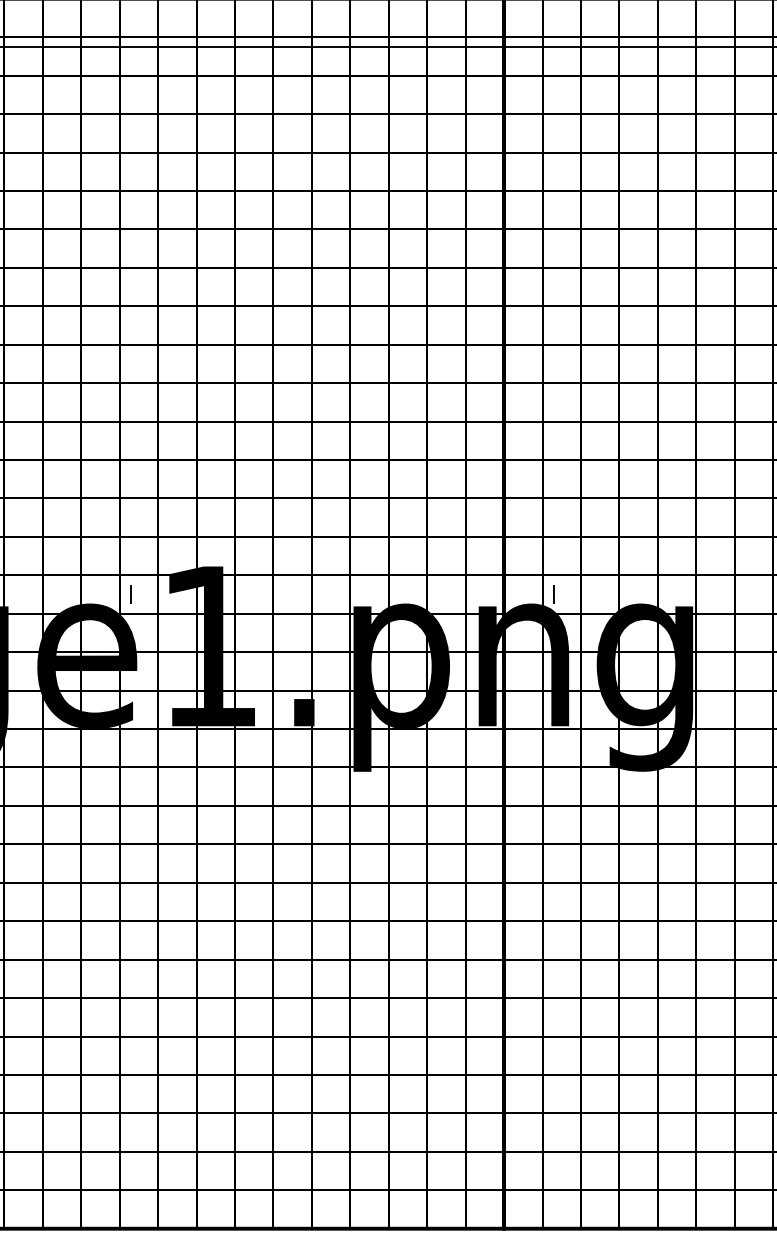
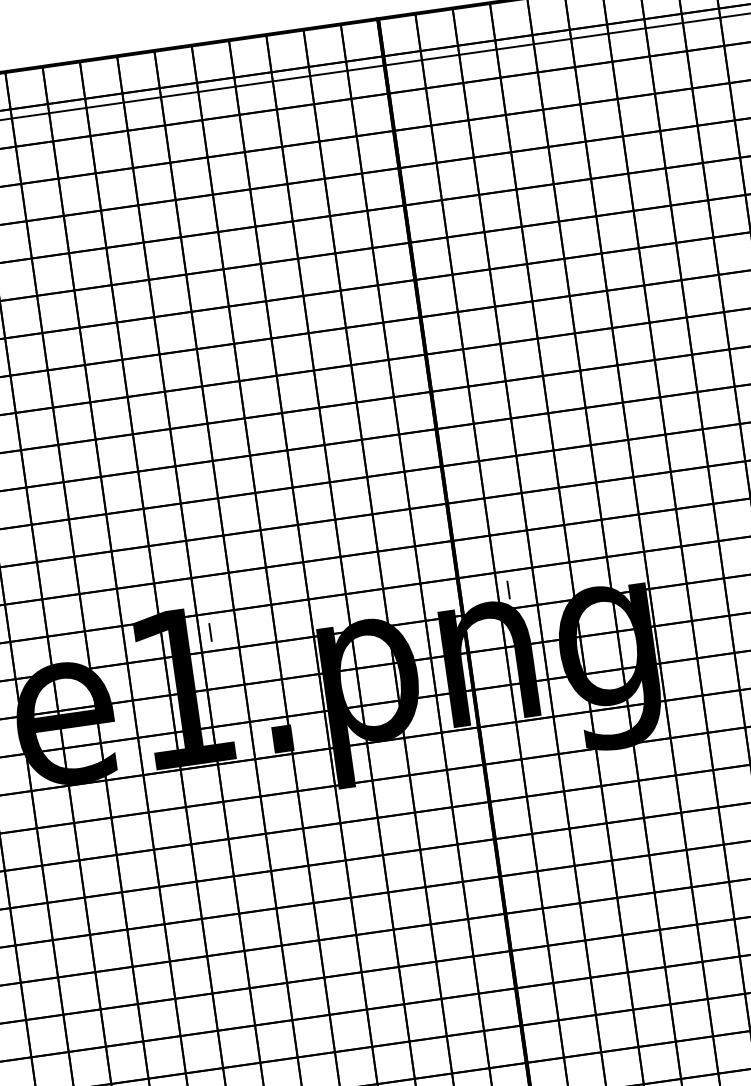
line: (130, 594) -> (210, 632), moved

